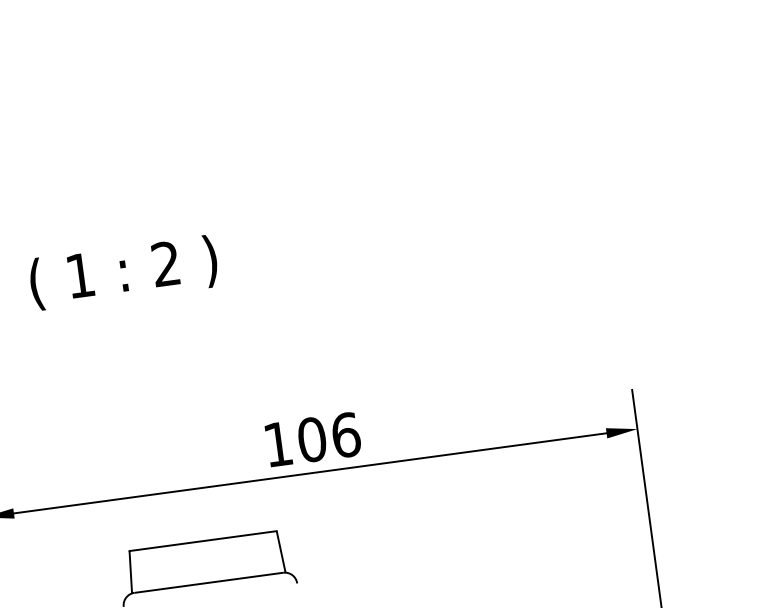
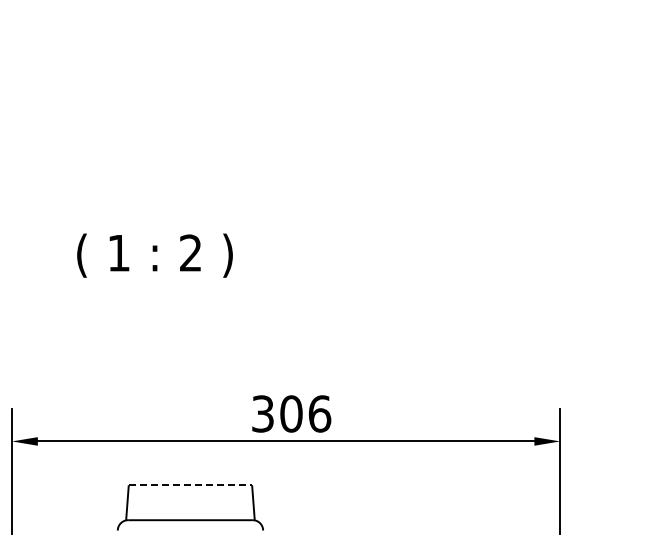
text: (277, 443) -> (262, 413), 106 -> 306
line: (203, 541) -> (190, 485), solid -> dashed

